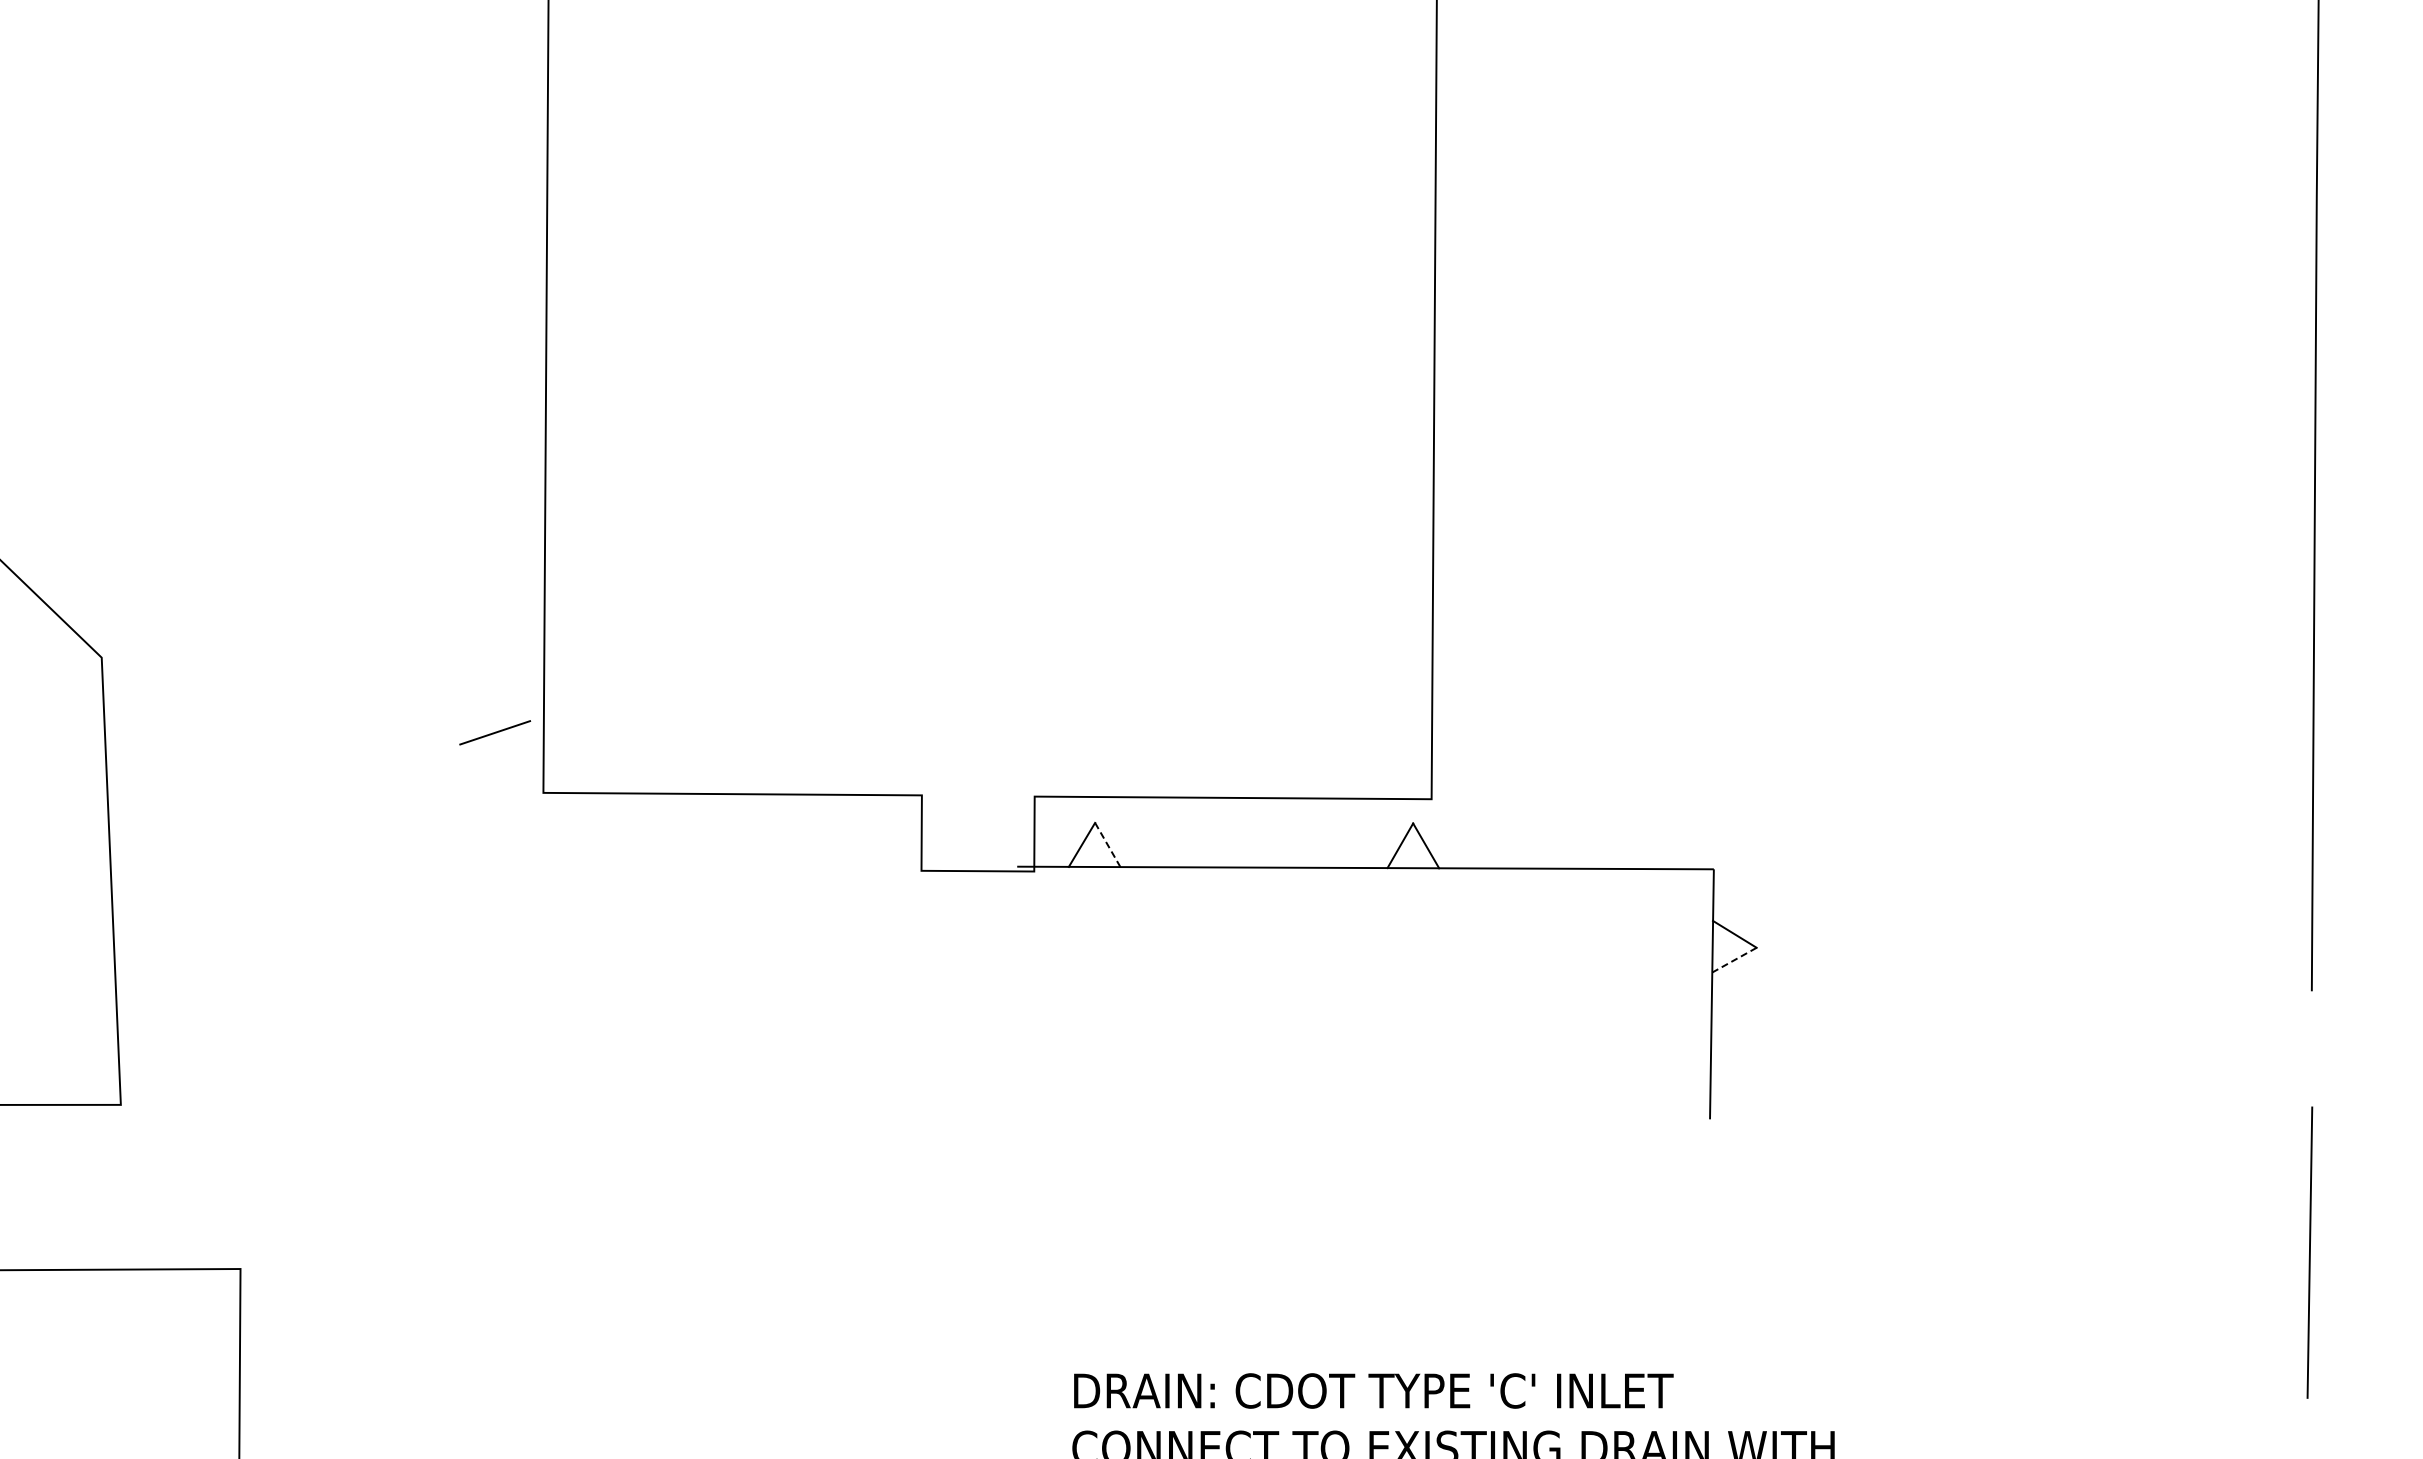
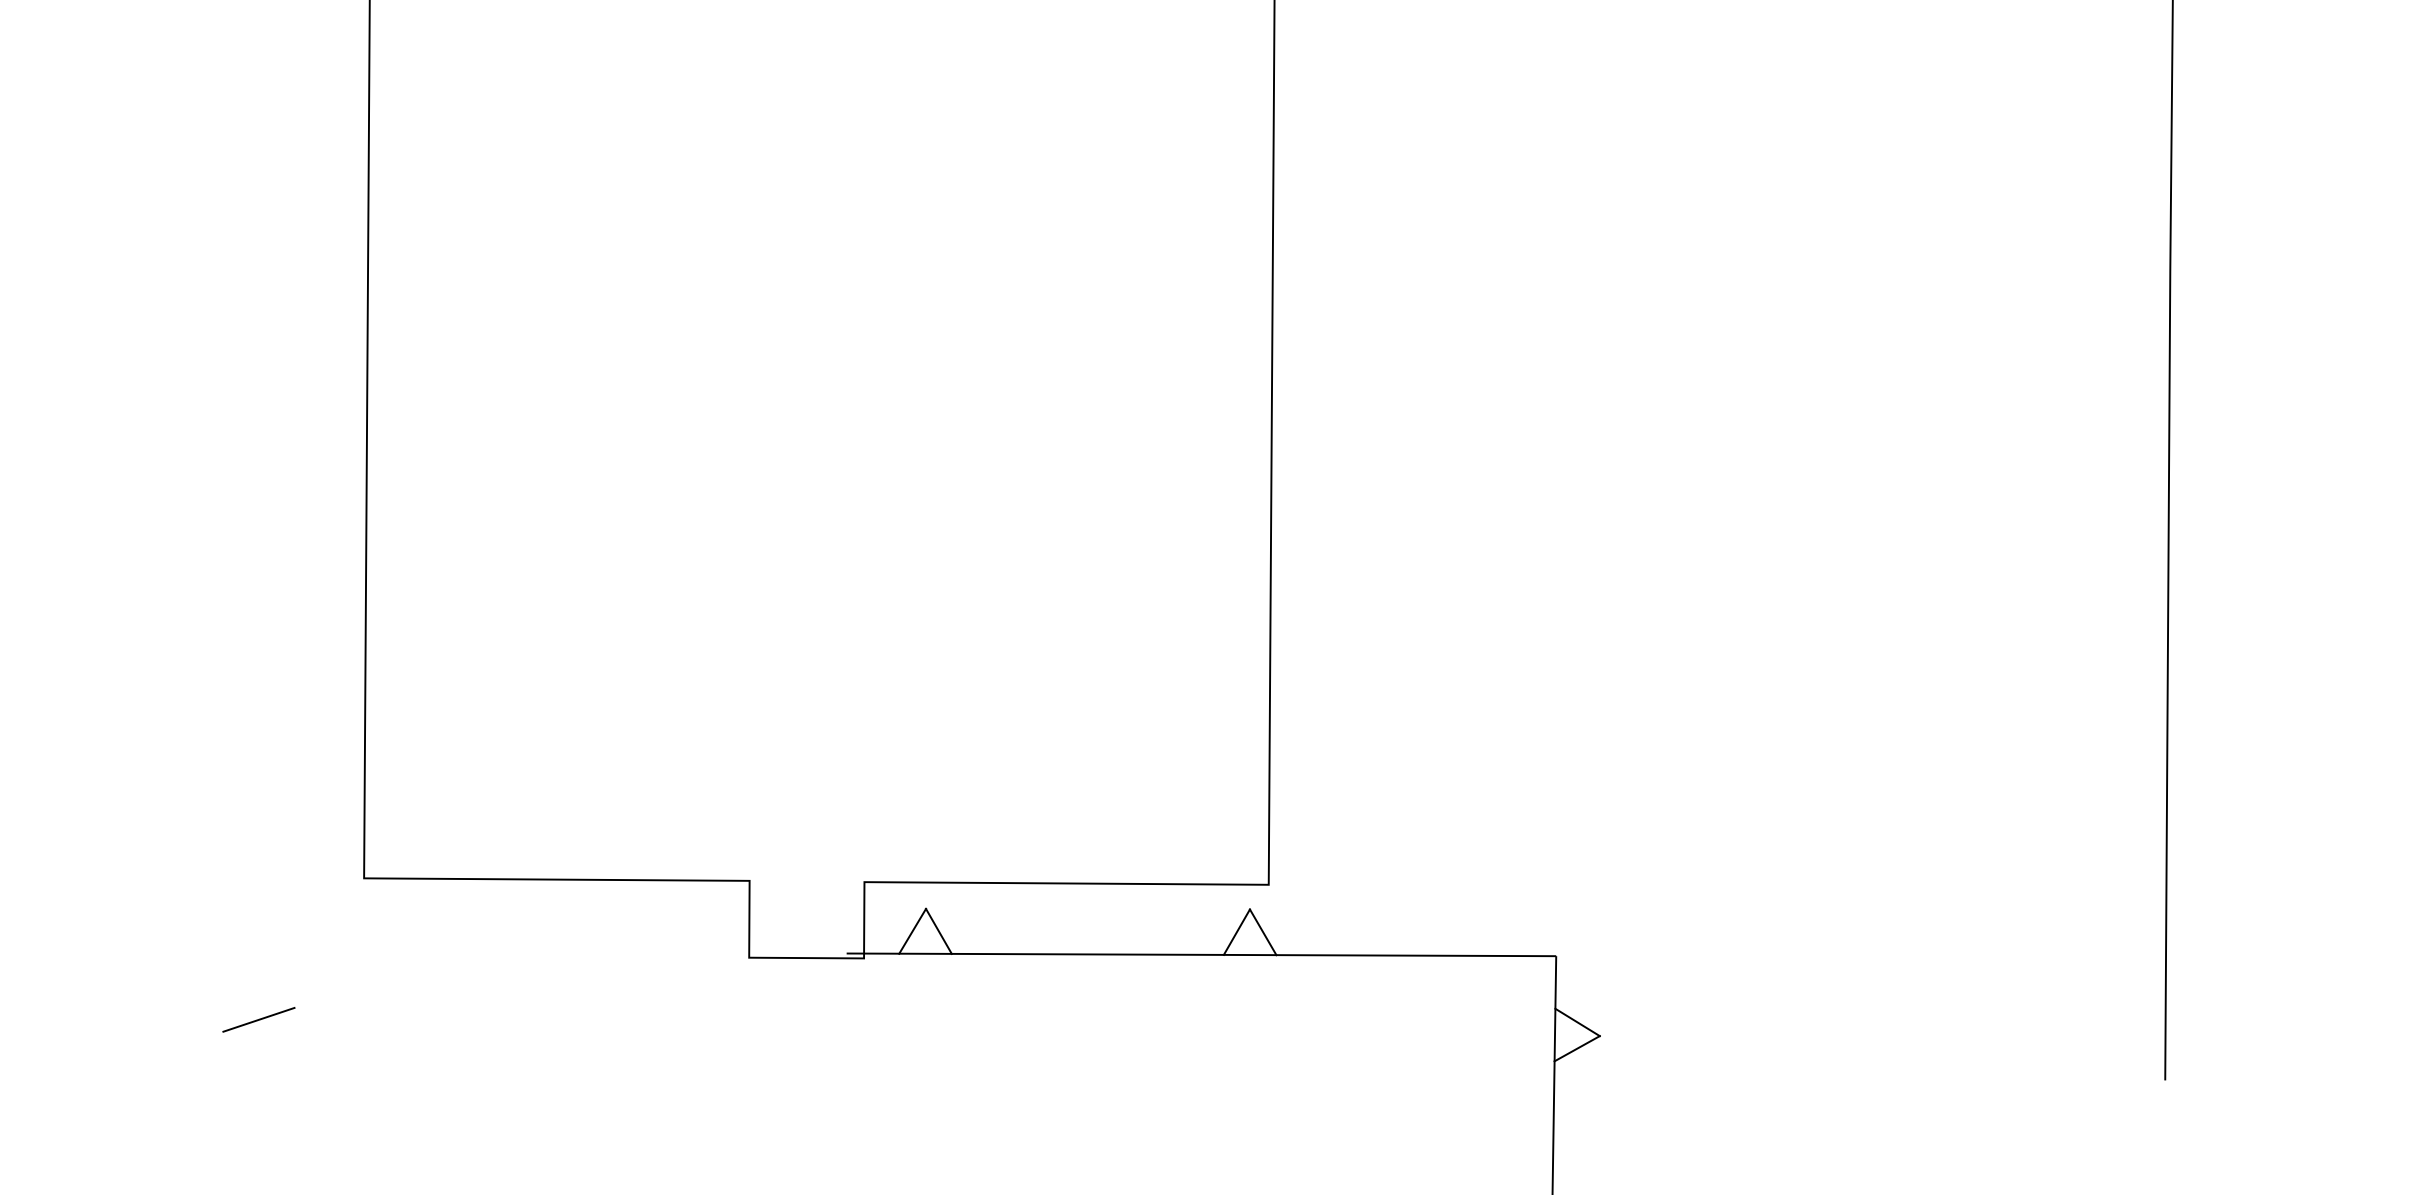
line: (495, 732) -> (259, 1019), moved
line: (1108, 845) -> (939, 931), dashed -> solid
line: (1734, 960) -> (1577, 1049), dashed -> solid

